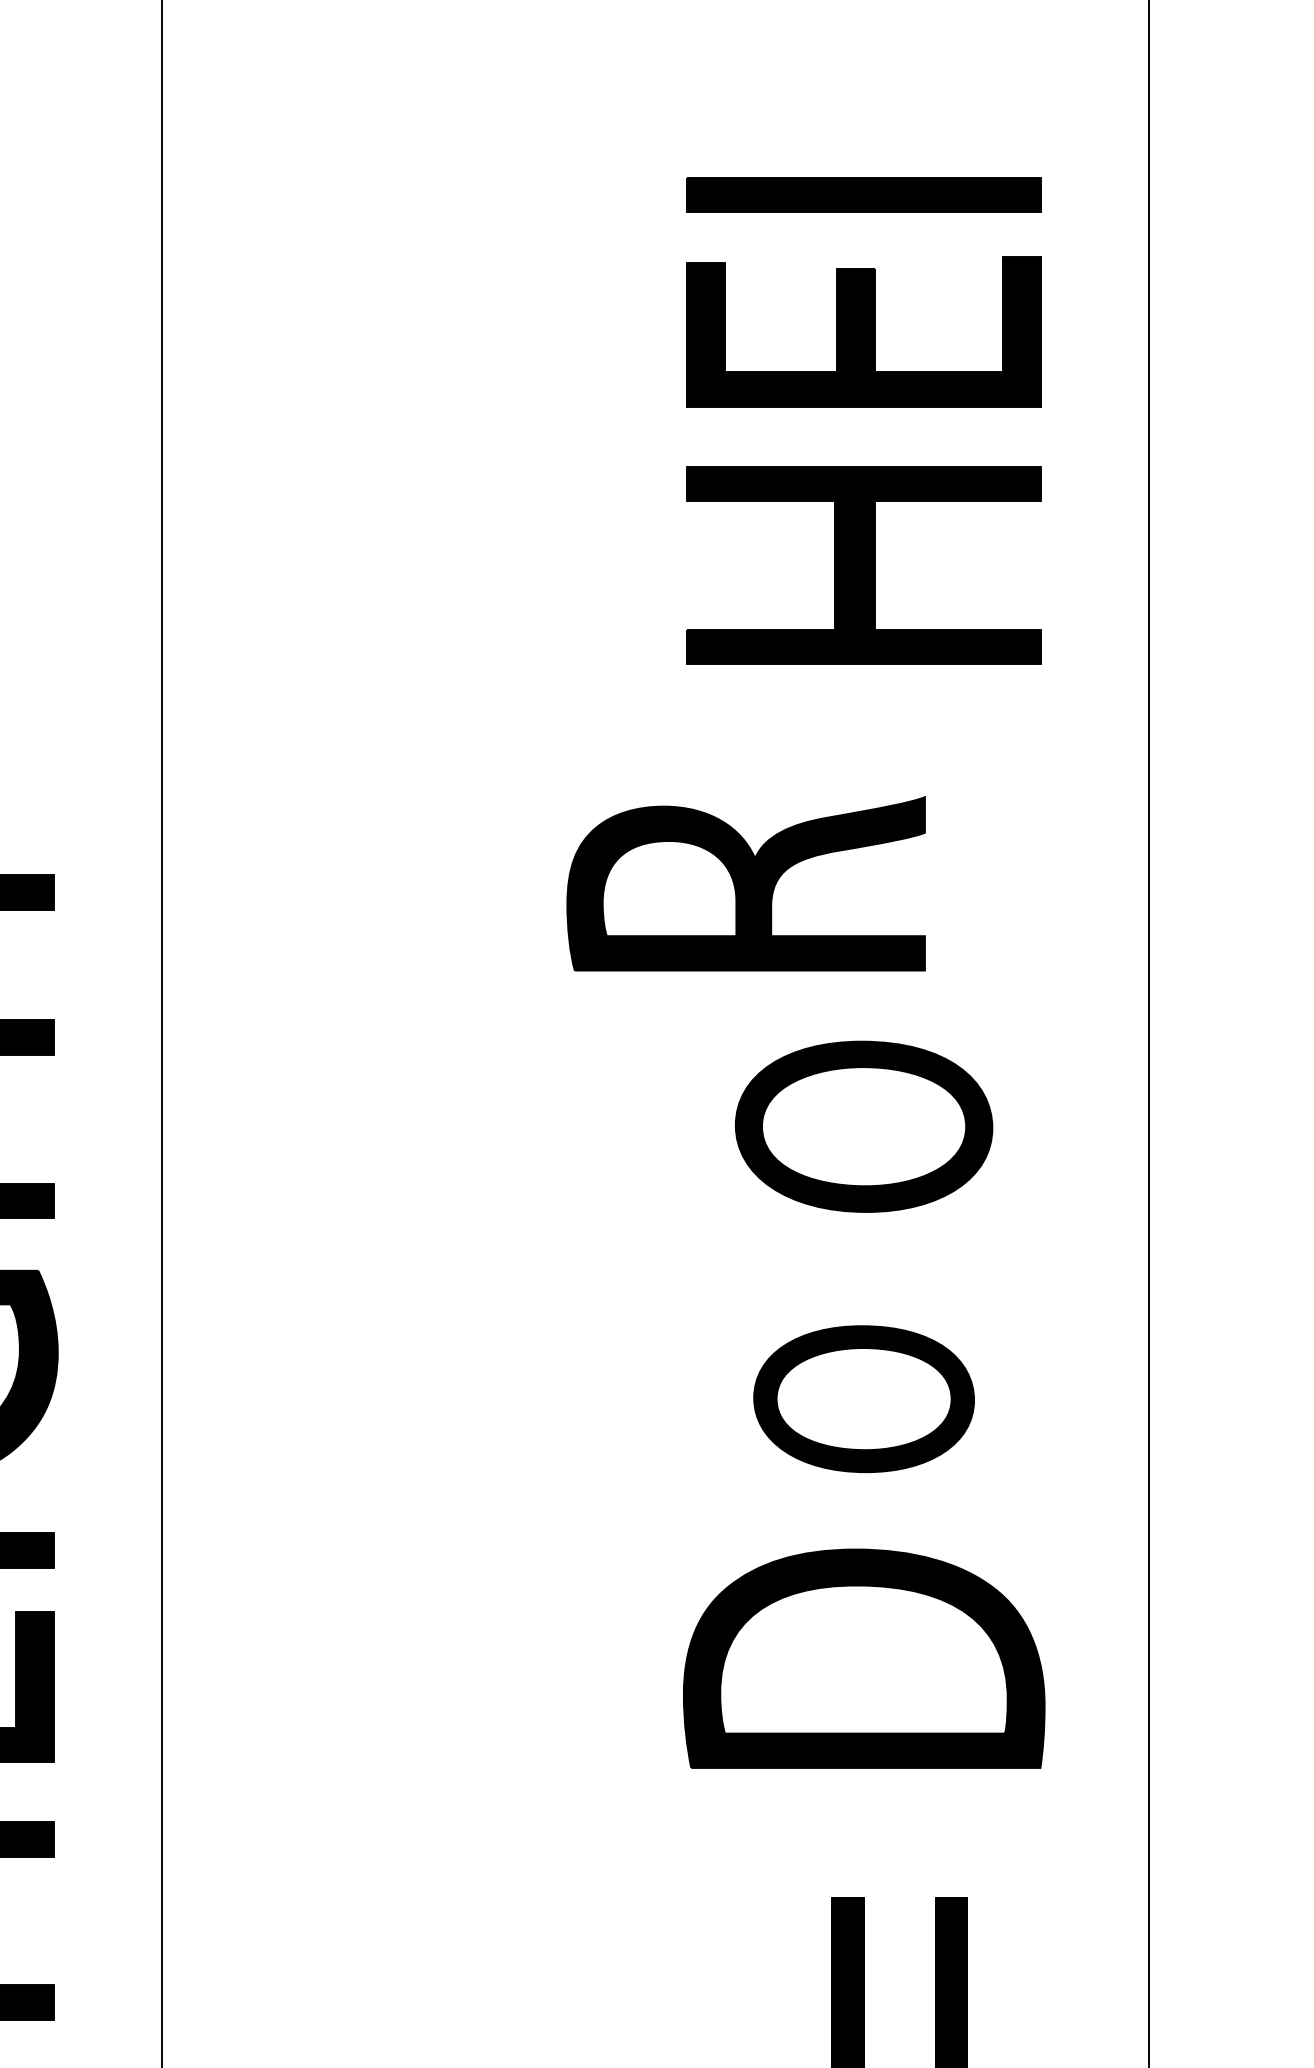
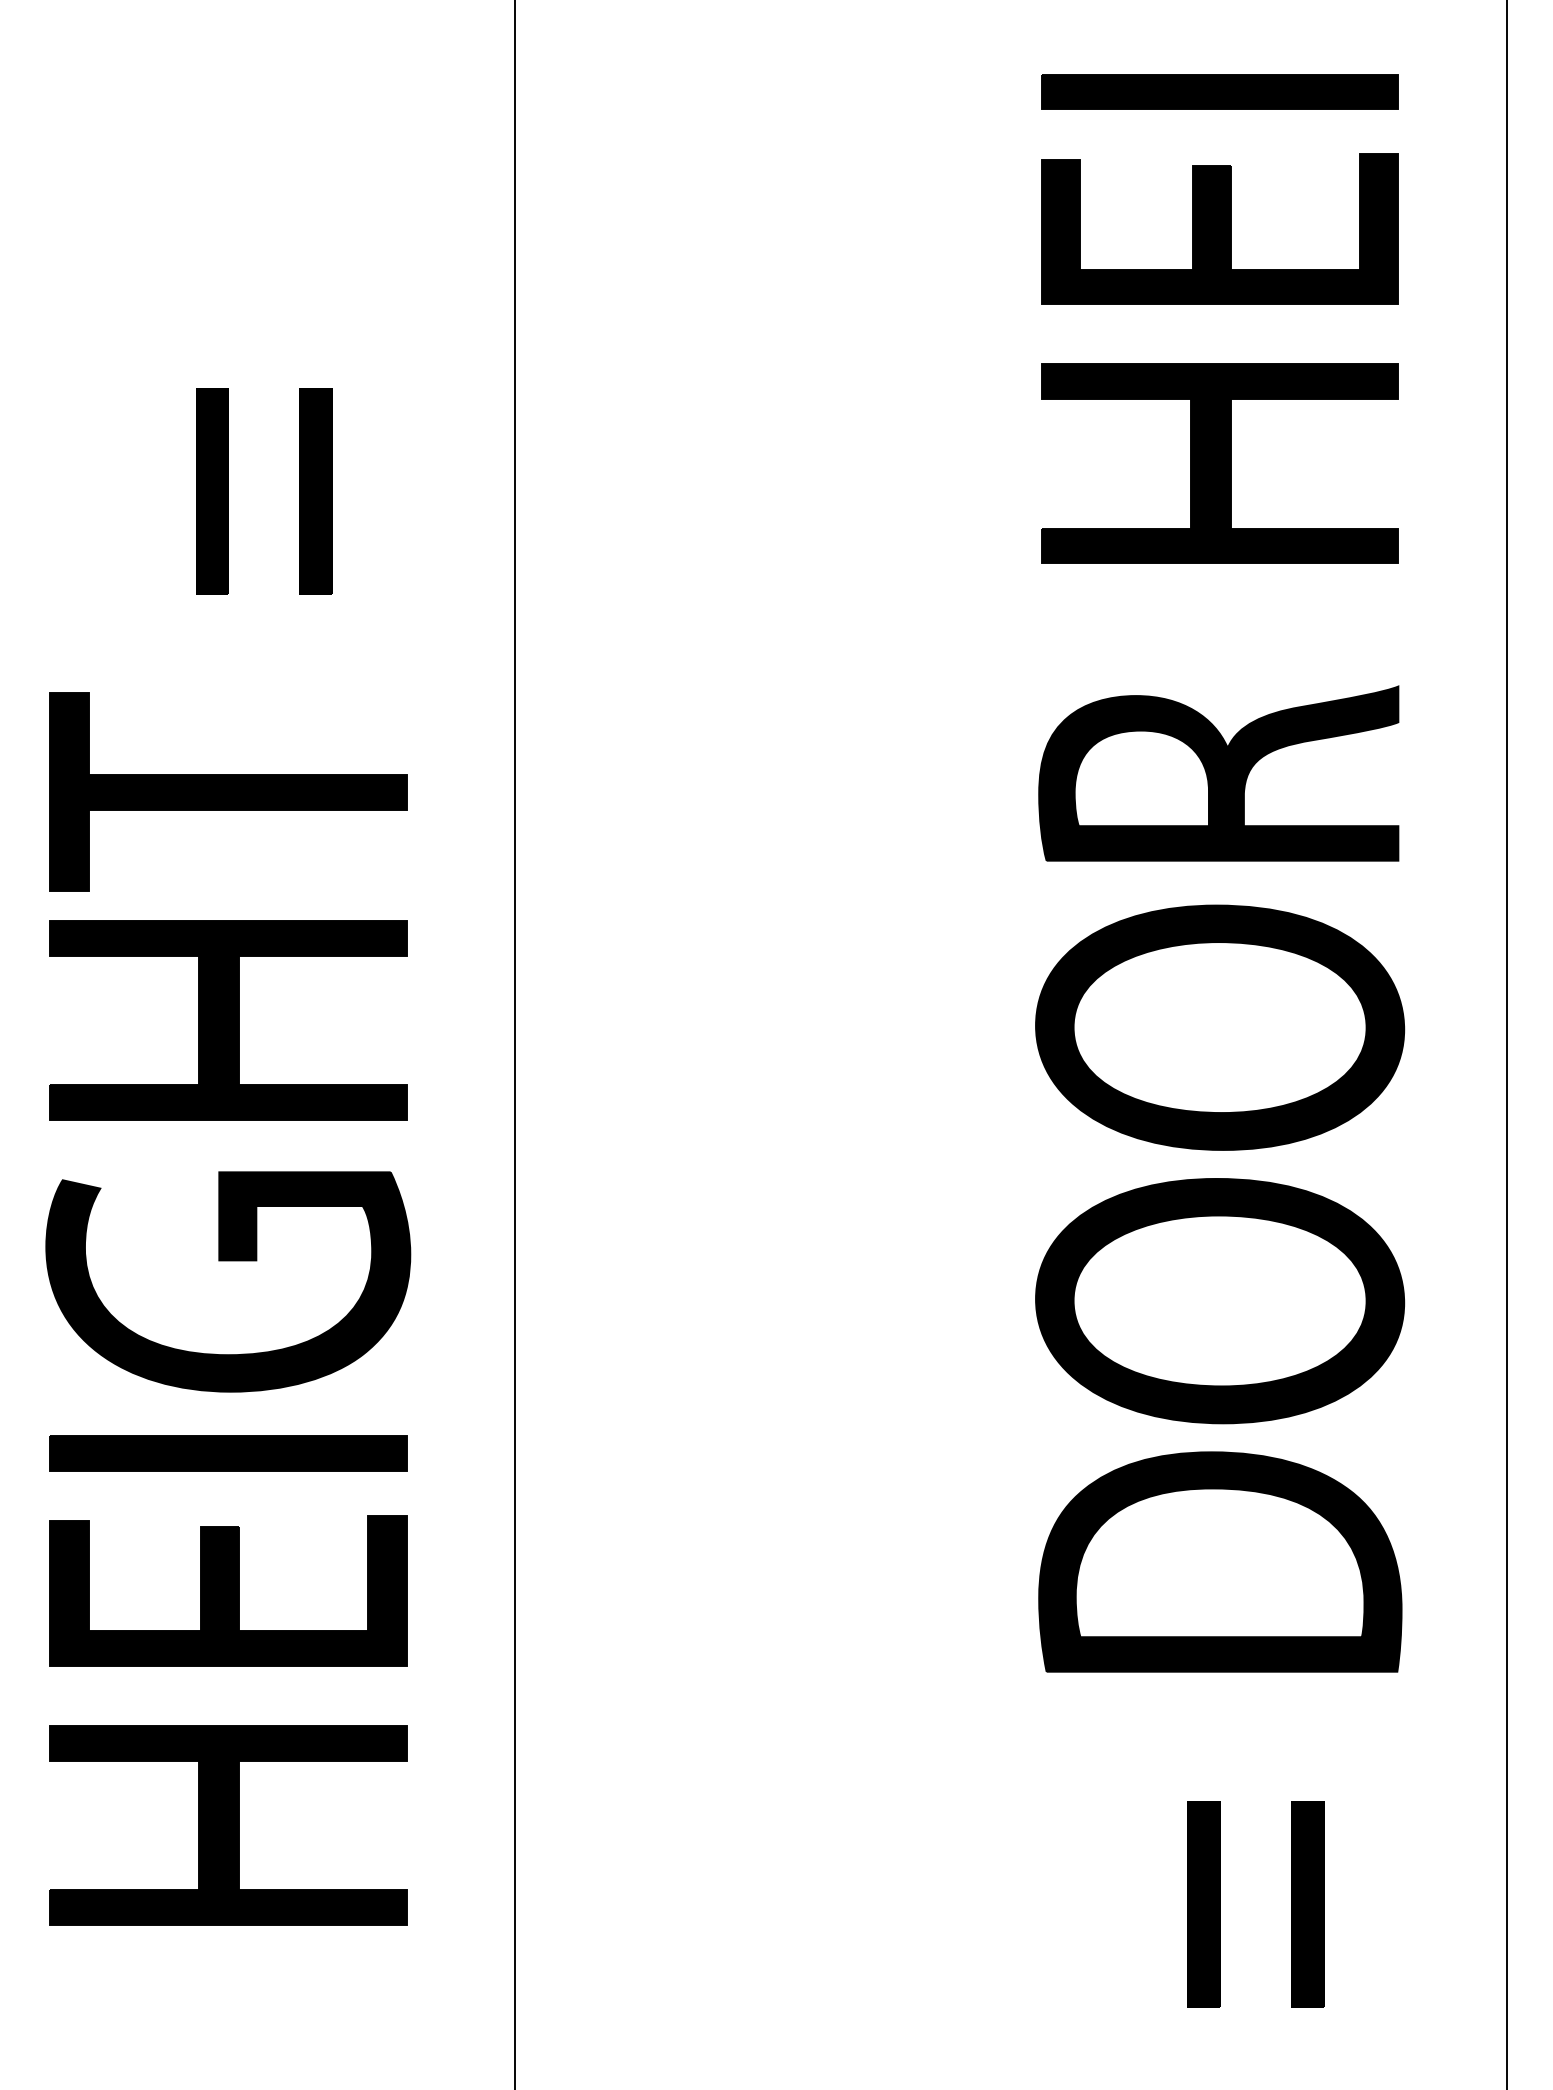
part: (745, 883) -> (1218, 773), moved
part: (864, 1126) -> (1220, 1027), size x1.43
part: (864, 1399) -> (1220, 1301), size x1.67

